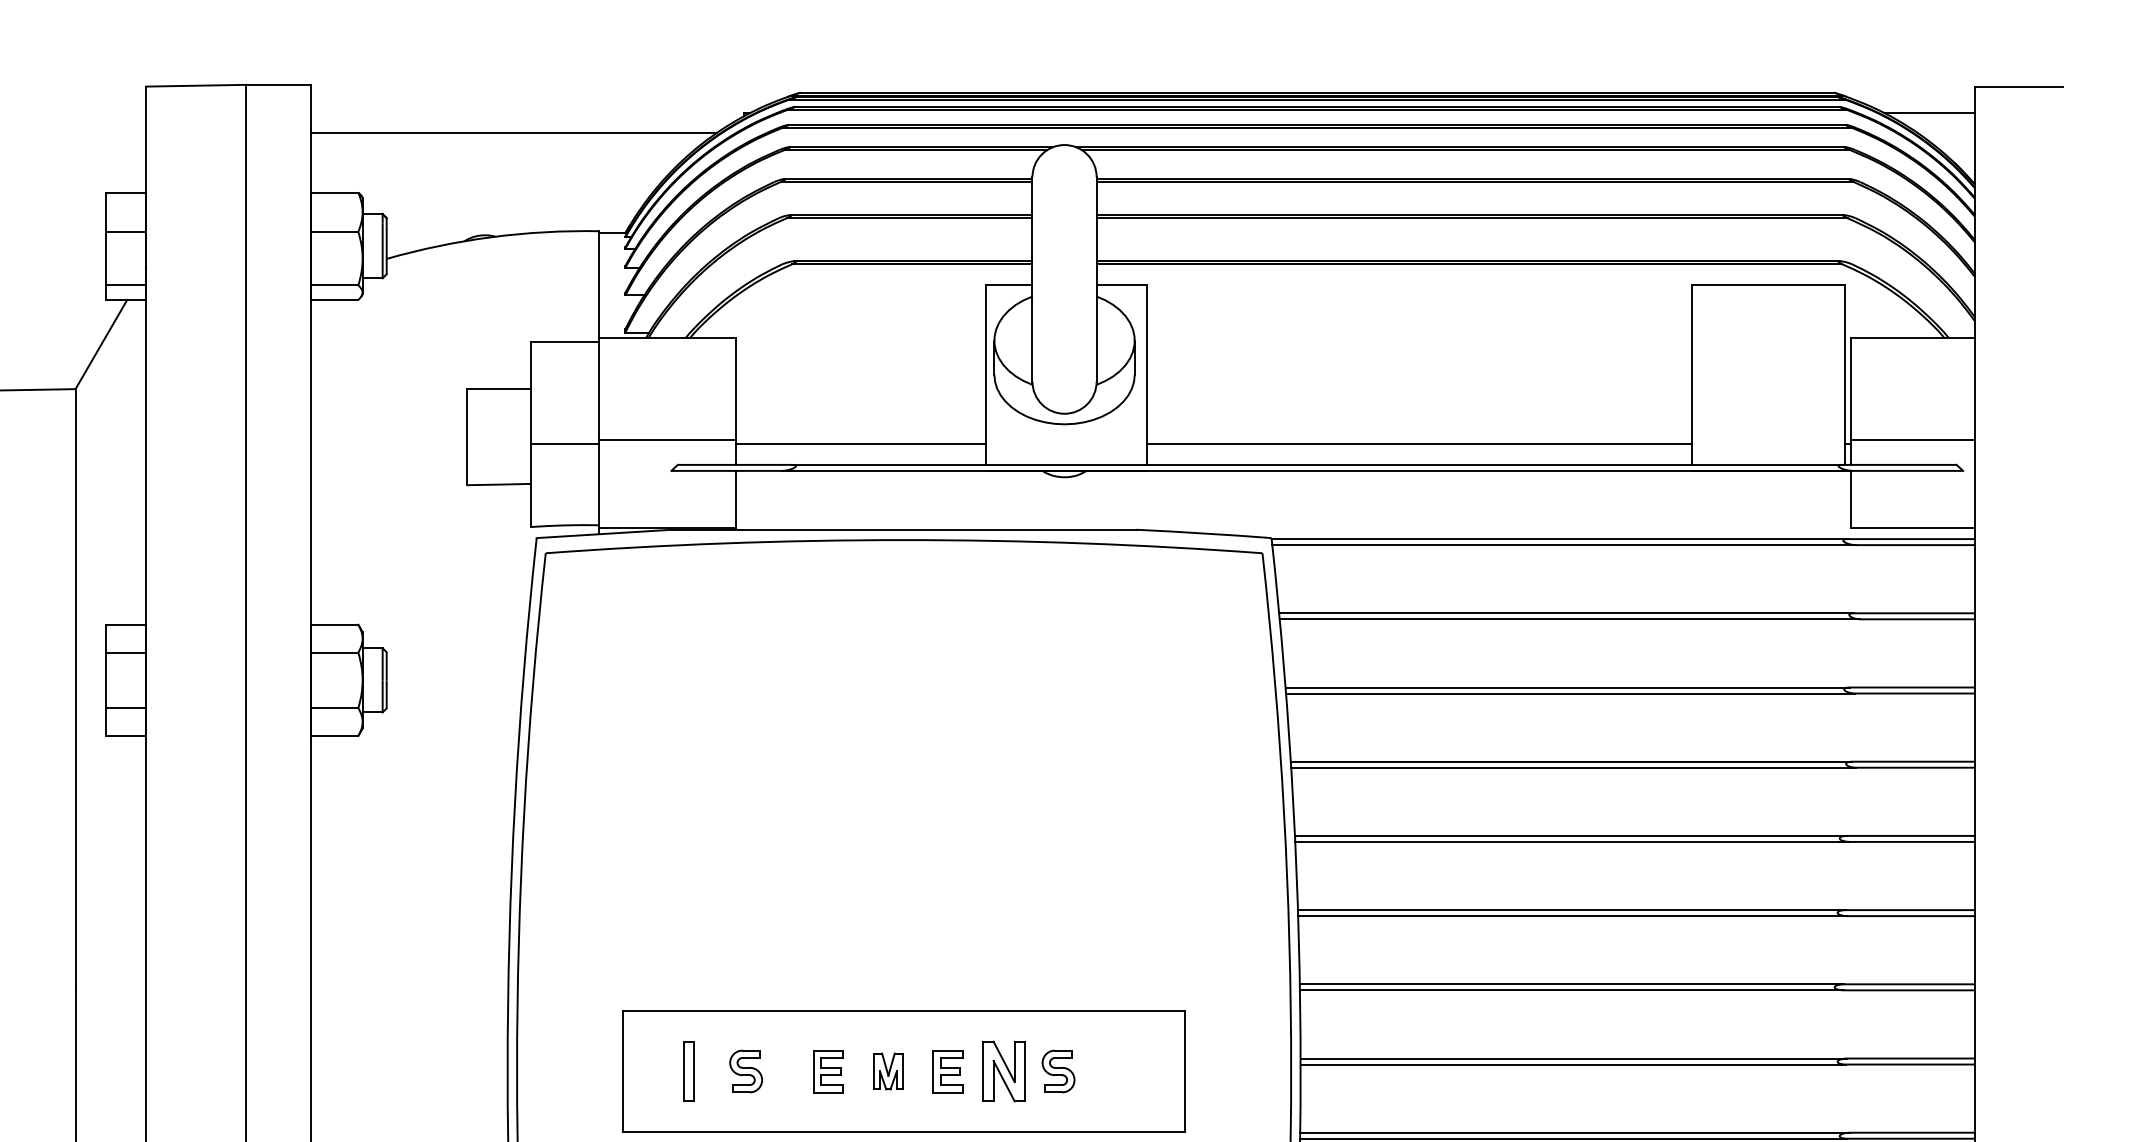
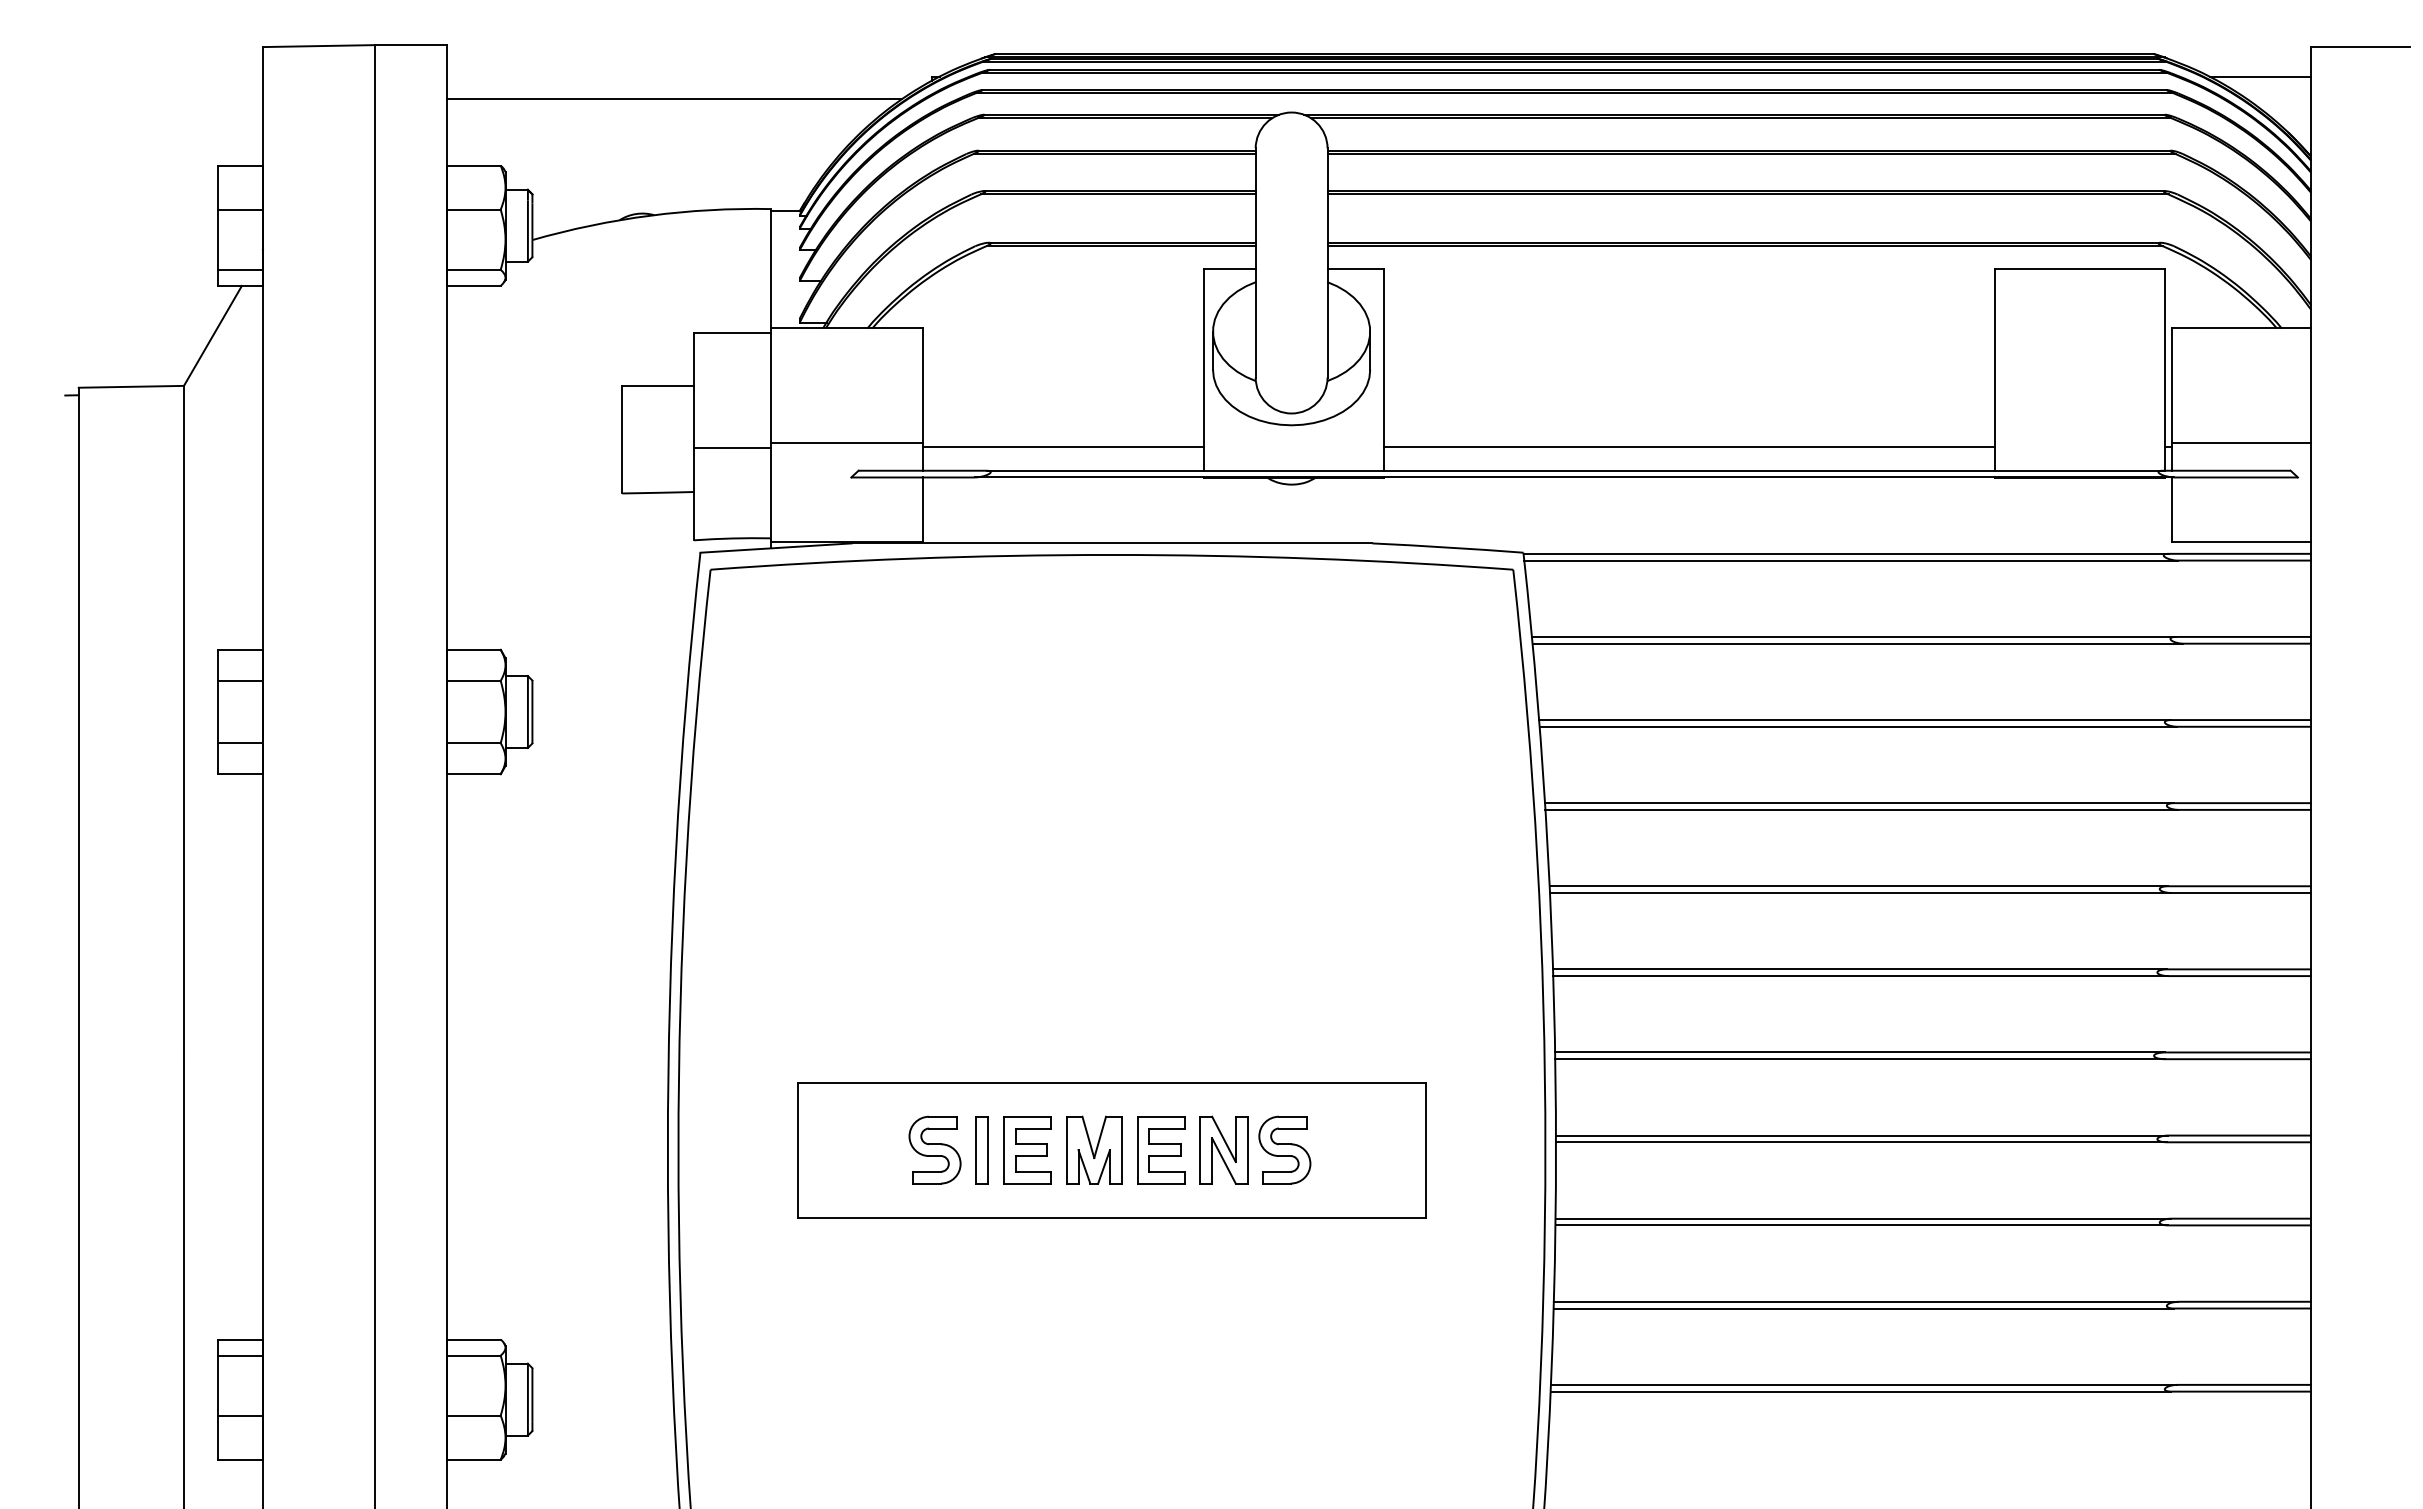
part: (745, 1070) -> (934, 1149), size x1.43
part: (888, 1070) -> (1094, 1149), size x1.67
part: (1058, 1070) -> (1284, 1149), size x1.43
part: (688, 1071) -> (981, 1150), moved
part: (828, 1071) -> (1027, 1150), size x1.43
part: (948, 1071) -> (1161, 1150), size x1.43

